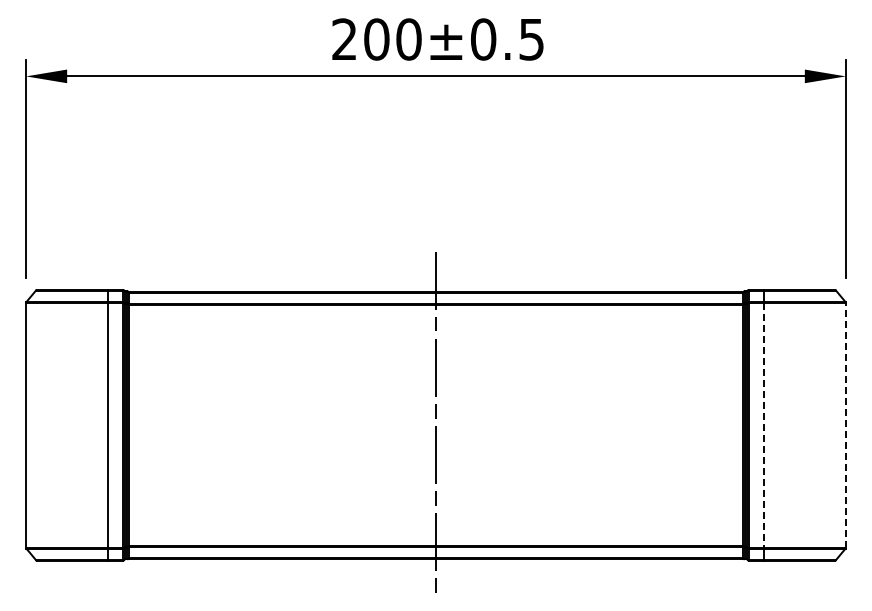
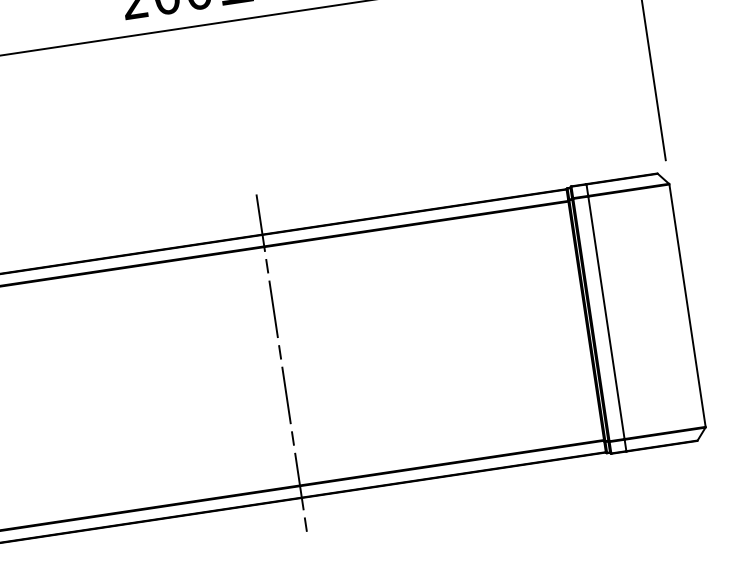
line: (763, 425) -> (606, 318), dashed -> solid
line: (845, 425) -> (687, 305), dashed -> solid

